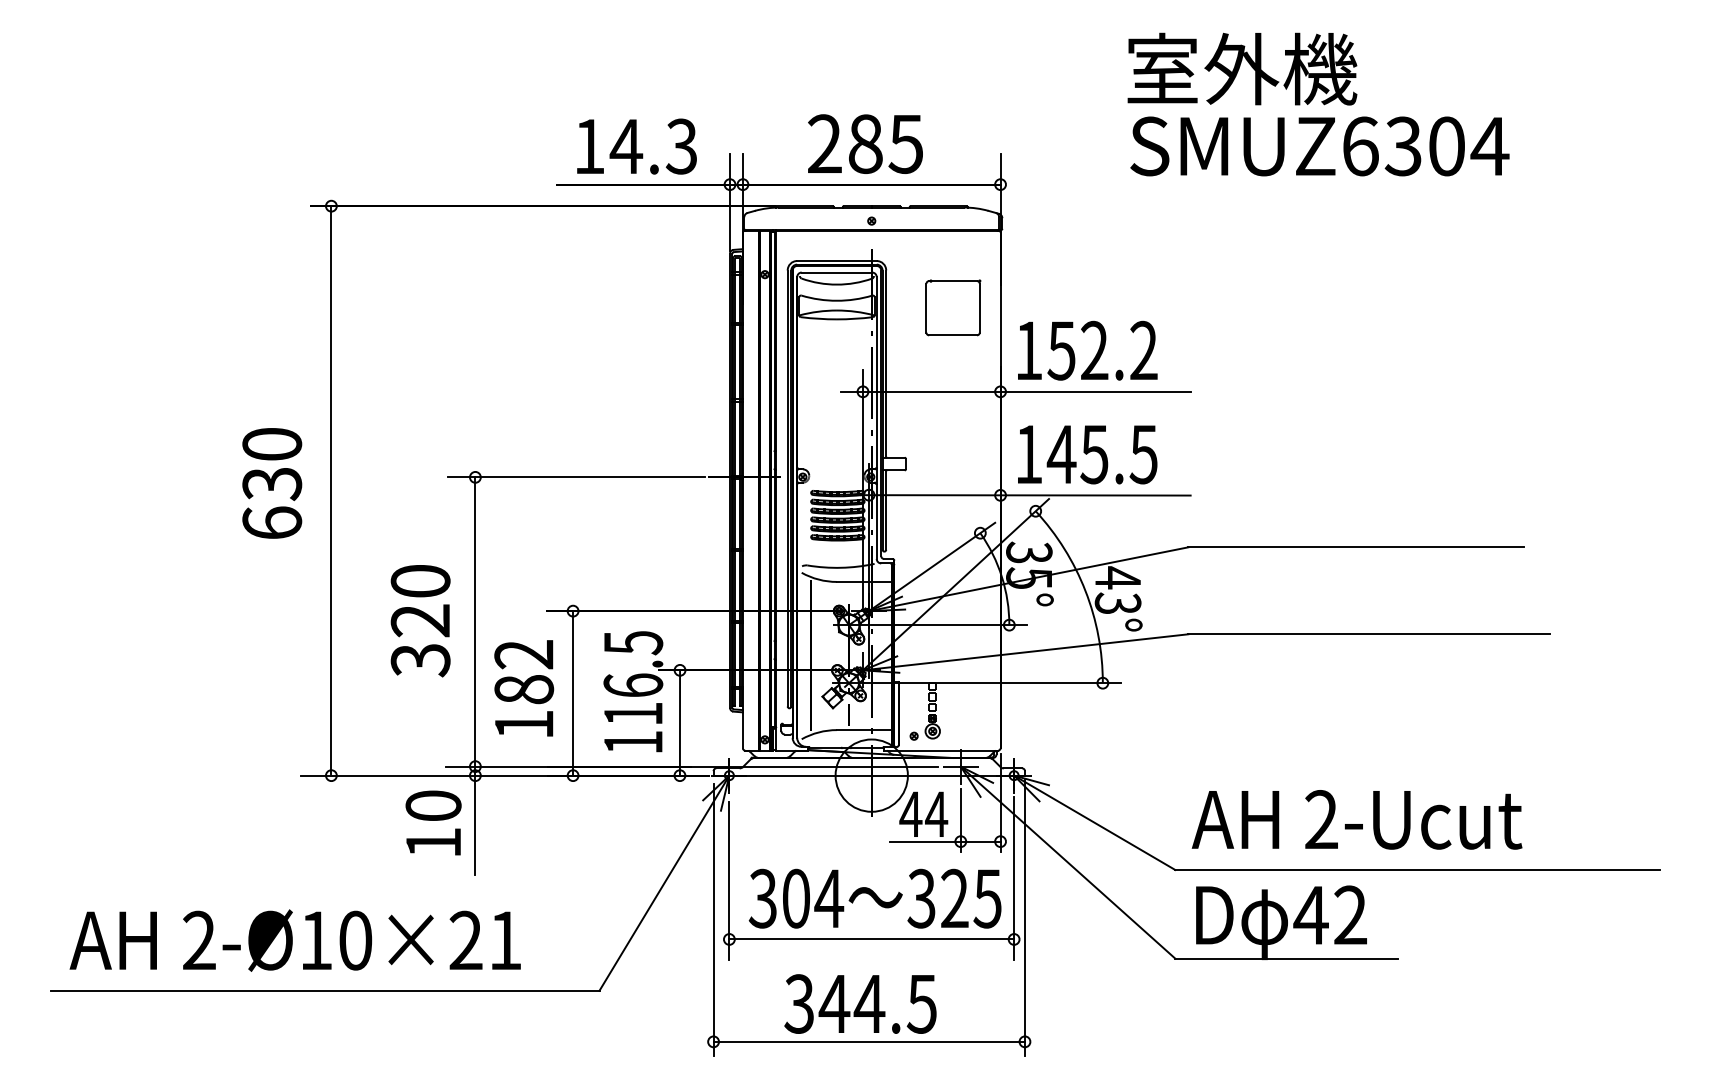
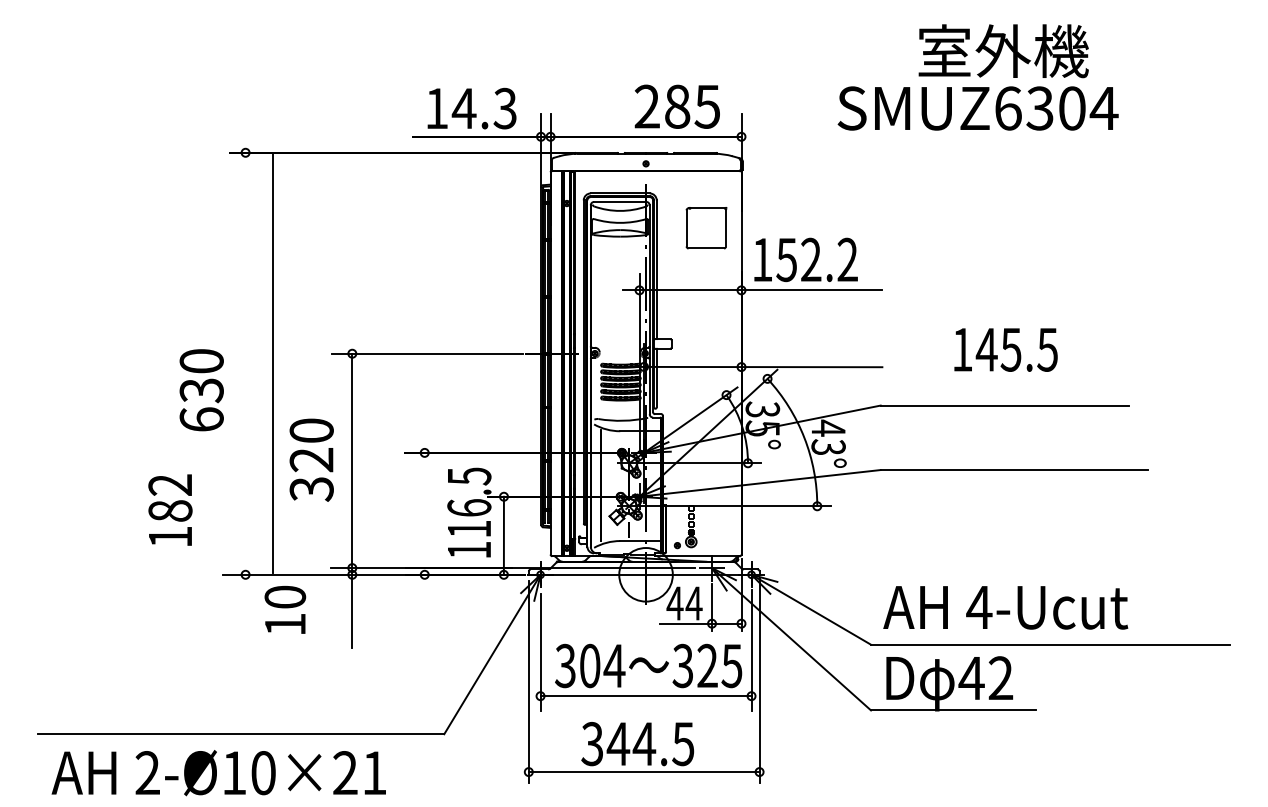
text: (1242, 69) -> (1003, 51), moved
text: (864, 143) -> (676, 106), moved
text: (1086, 454) -> (1005, 349), moved
text: (271, 483) -> (201, 390), moved
line: (331, 489) -> (272, 362), moved
text: (524, 687) -> (170, 509), moved
line: (572, 692) -> (424, 513), removed
text: (1321, 818) -> (979, 606), 2-Ucut -> 4-Ucut
text: (433, 822) -> (285, 609), moved
text: (294, 941) -> (218, 773), moved

